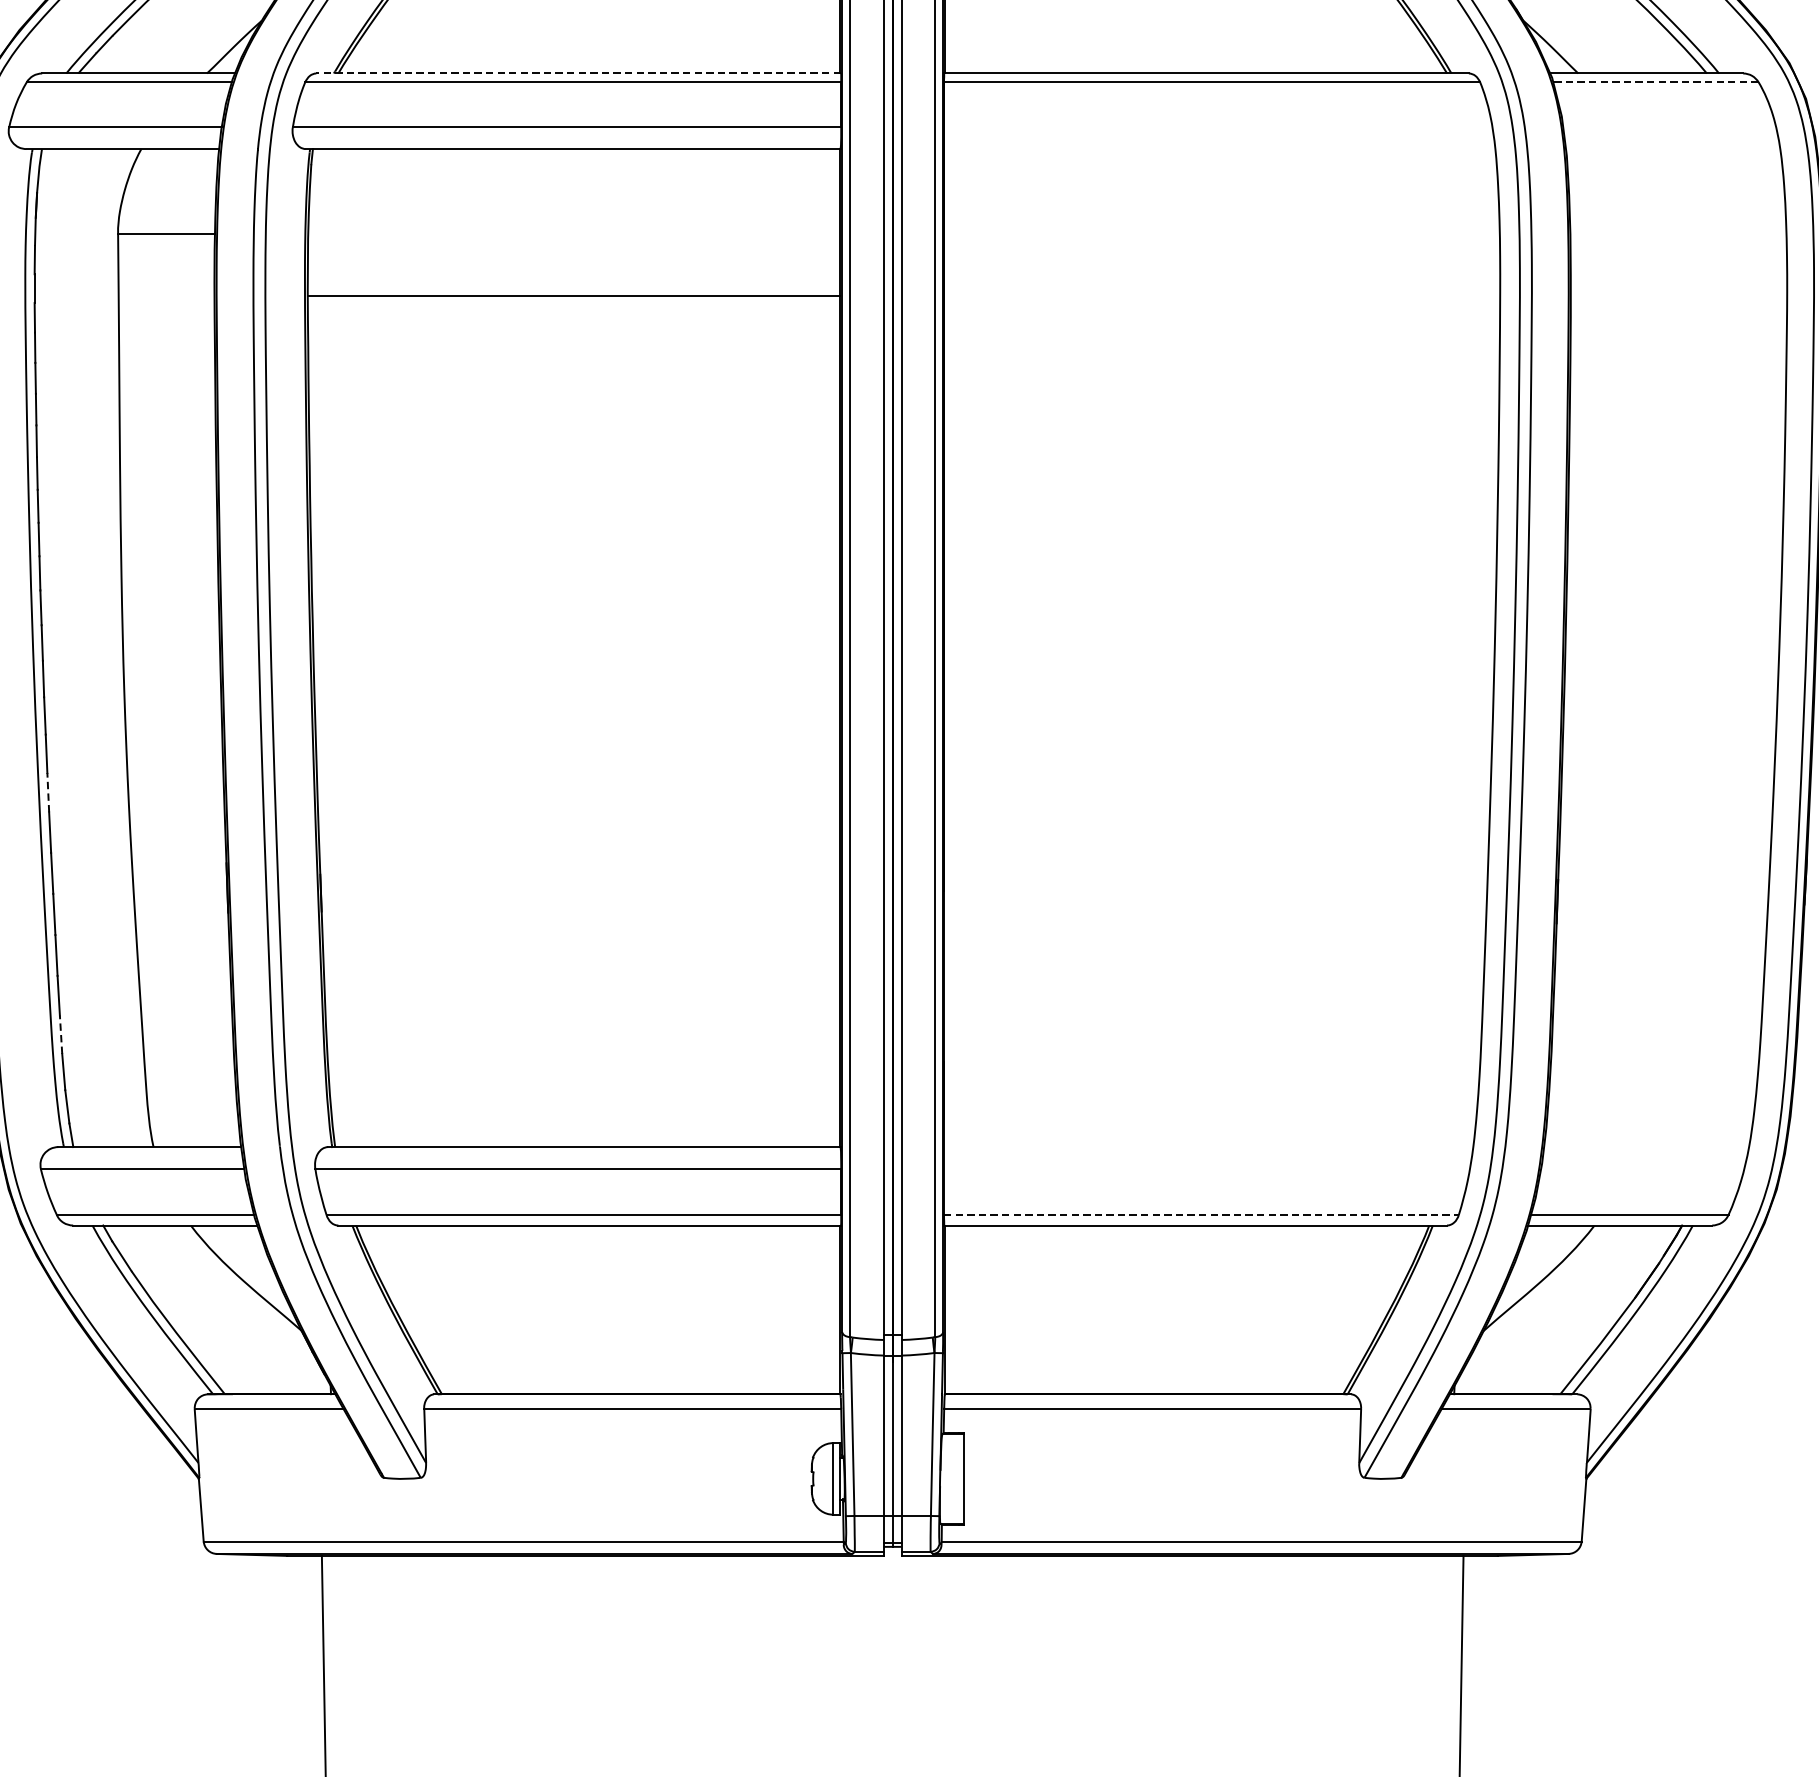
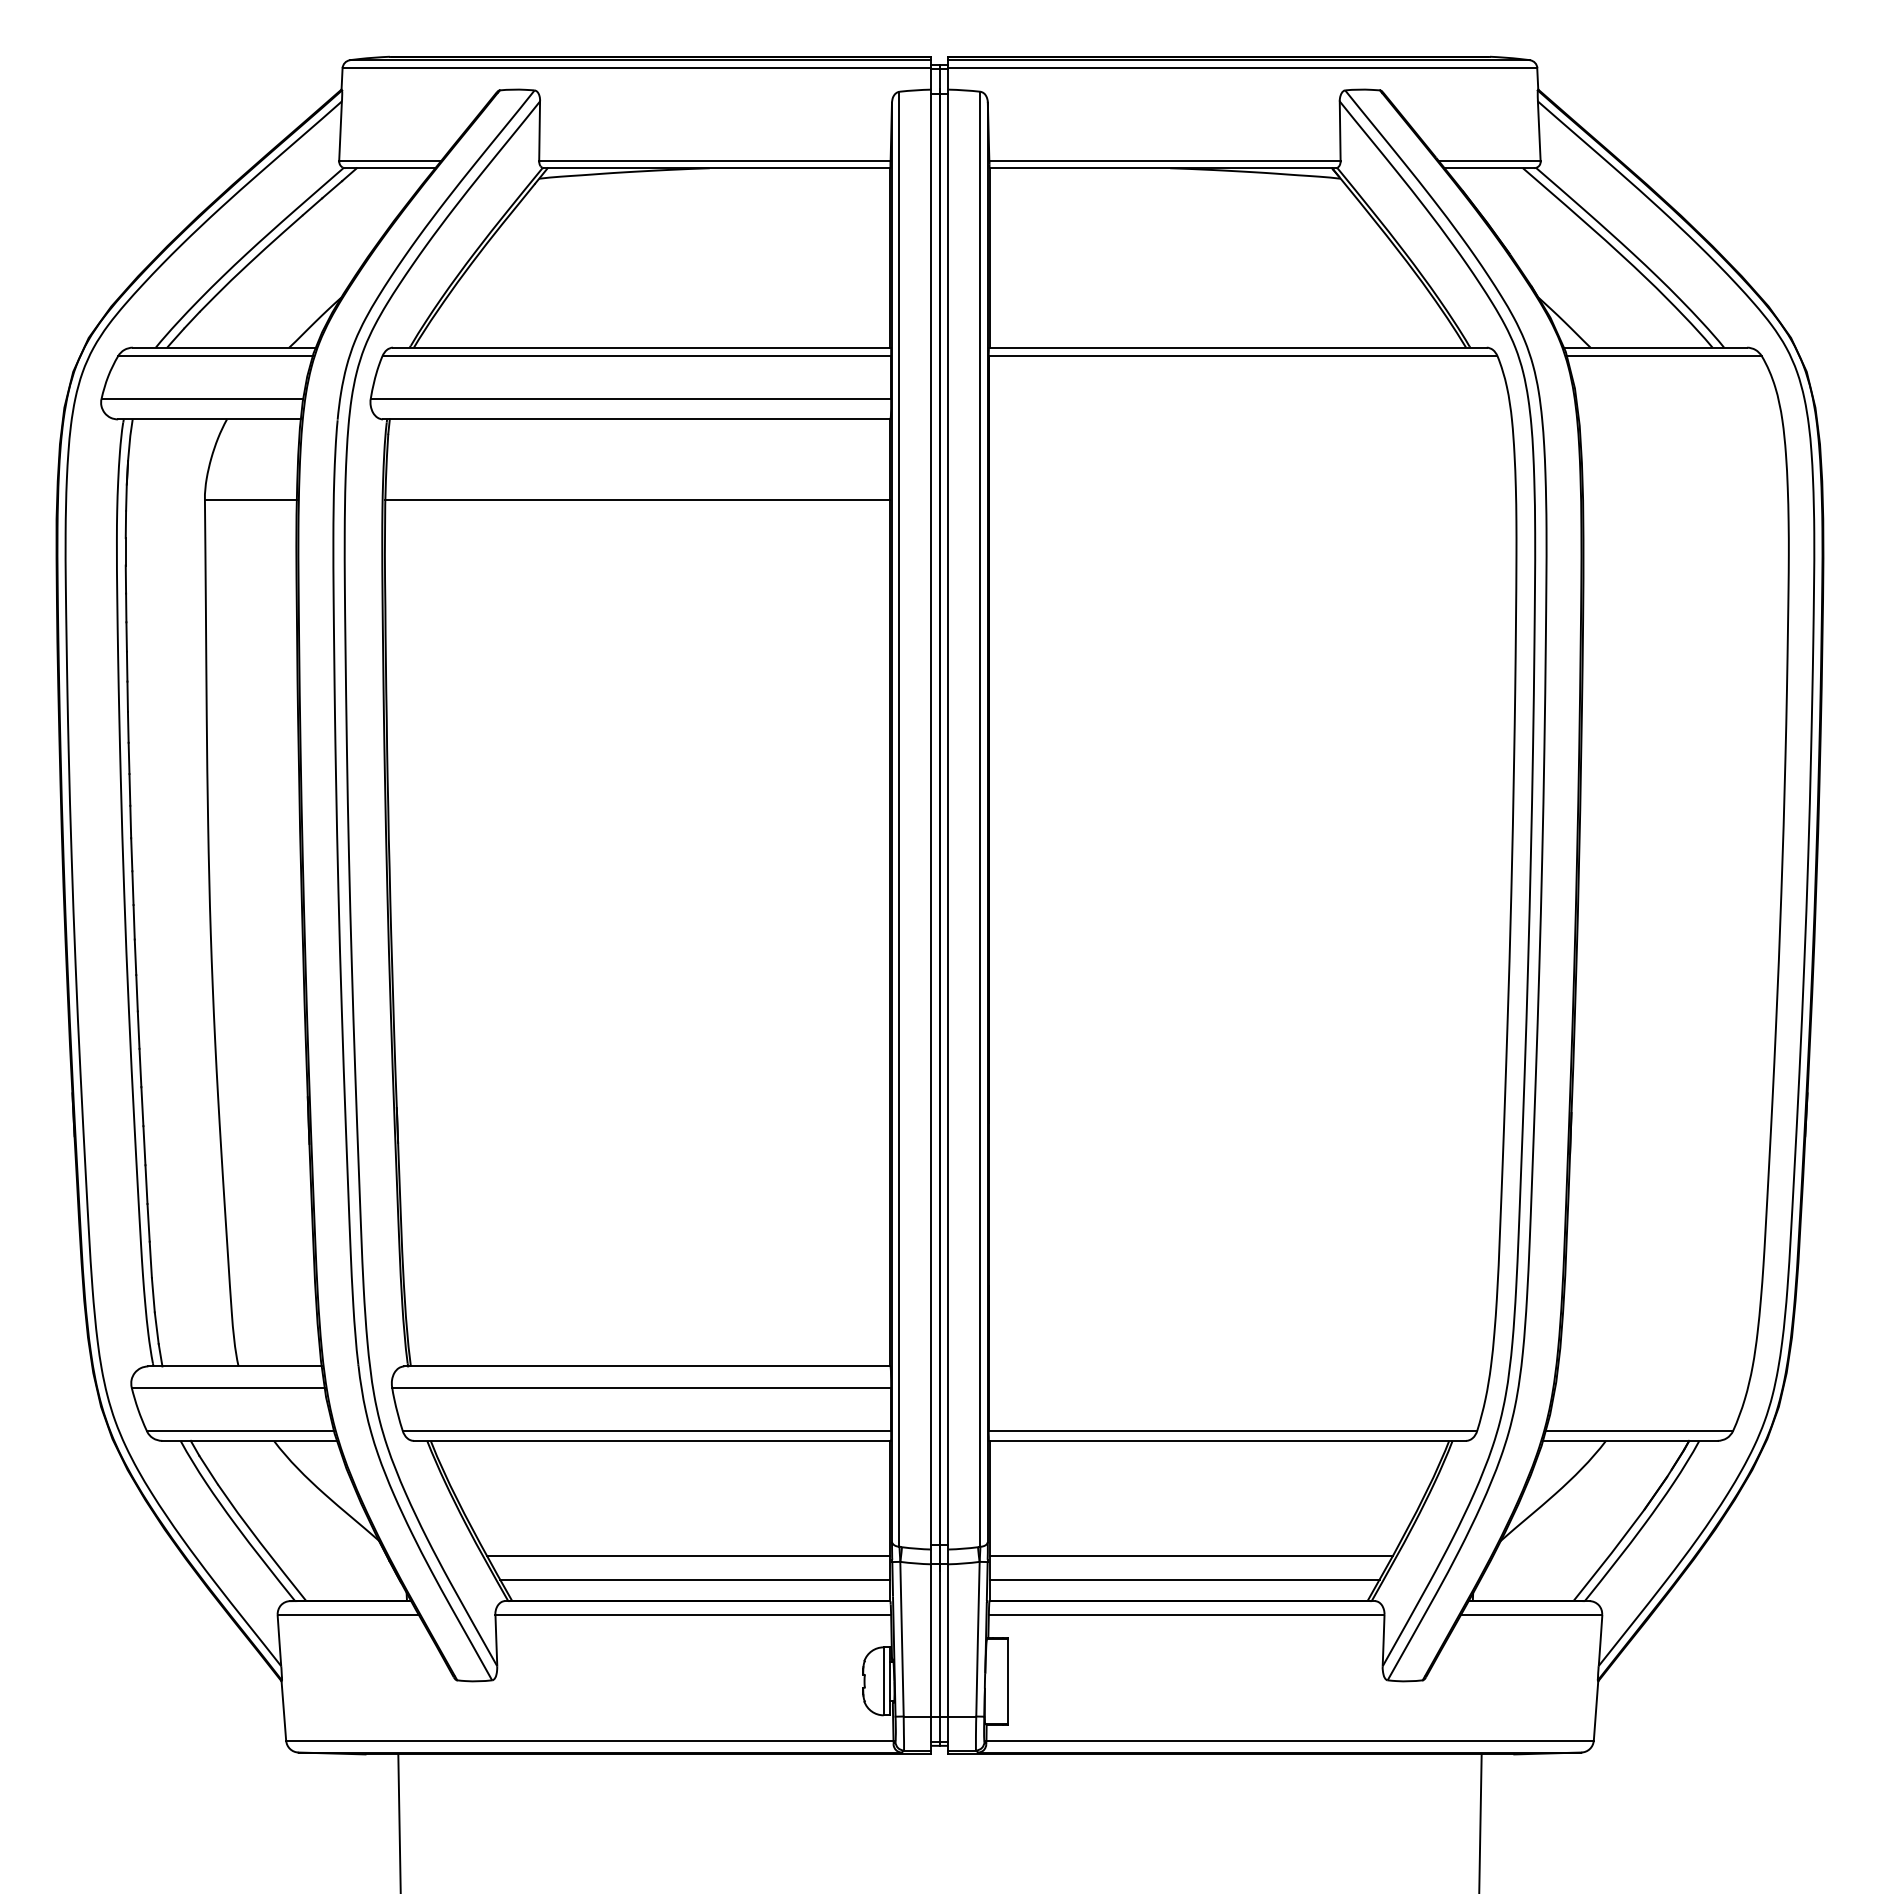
line: (579, 73) -> (642, 347), dashed -> solid
line: (1655, 82) -> (1663, 356), dashed -> solid
line: (573, 295) -> (637, 499), moved
line: (48, 793) -> (138, 1030), dashed -> solid
line: (60, 1034) -> (150, 1259), dashed -> solid
line: (1202, 1214) -> (1233, 1430), dashed -> solid
line: (627, 1347) -> (688, 1556), added
line: (1157, 1347) -> (1191, 1556), added
line: (634, 1371) -> (694, 1579), added
line: (1150, 1371) -> (1184, 1579), added

